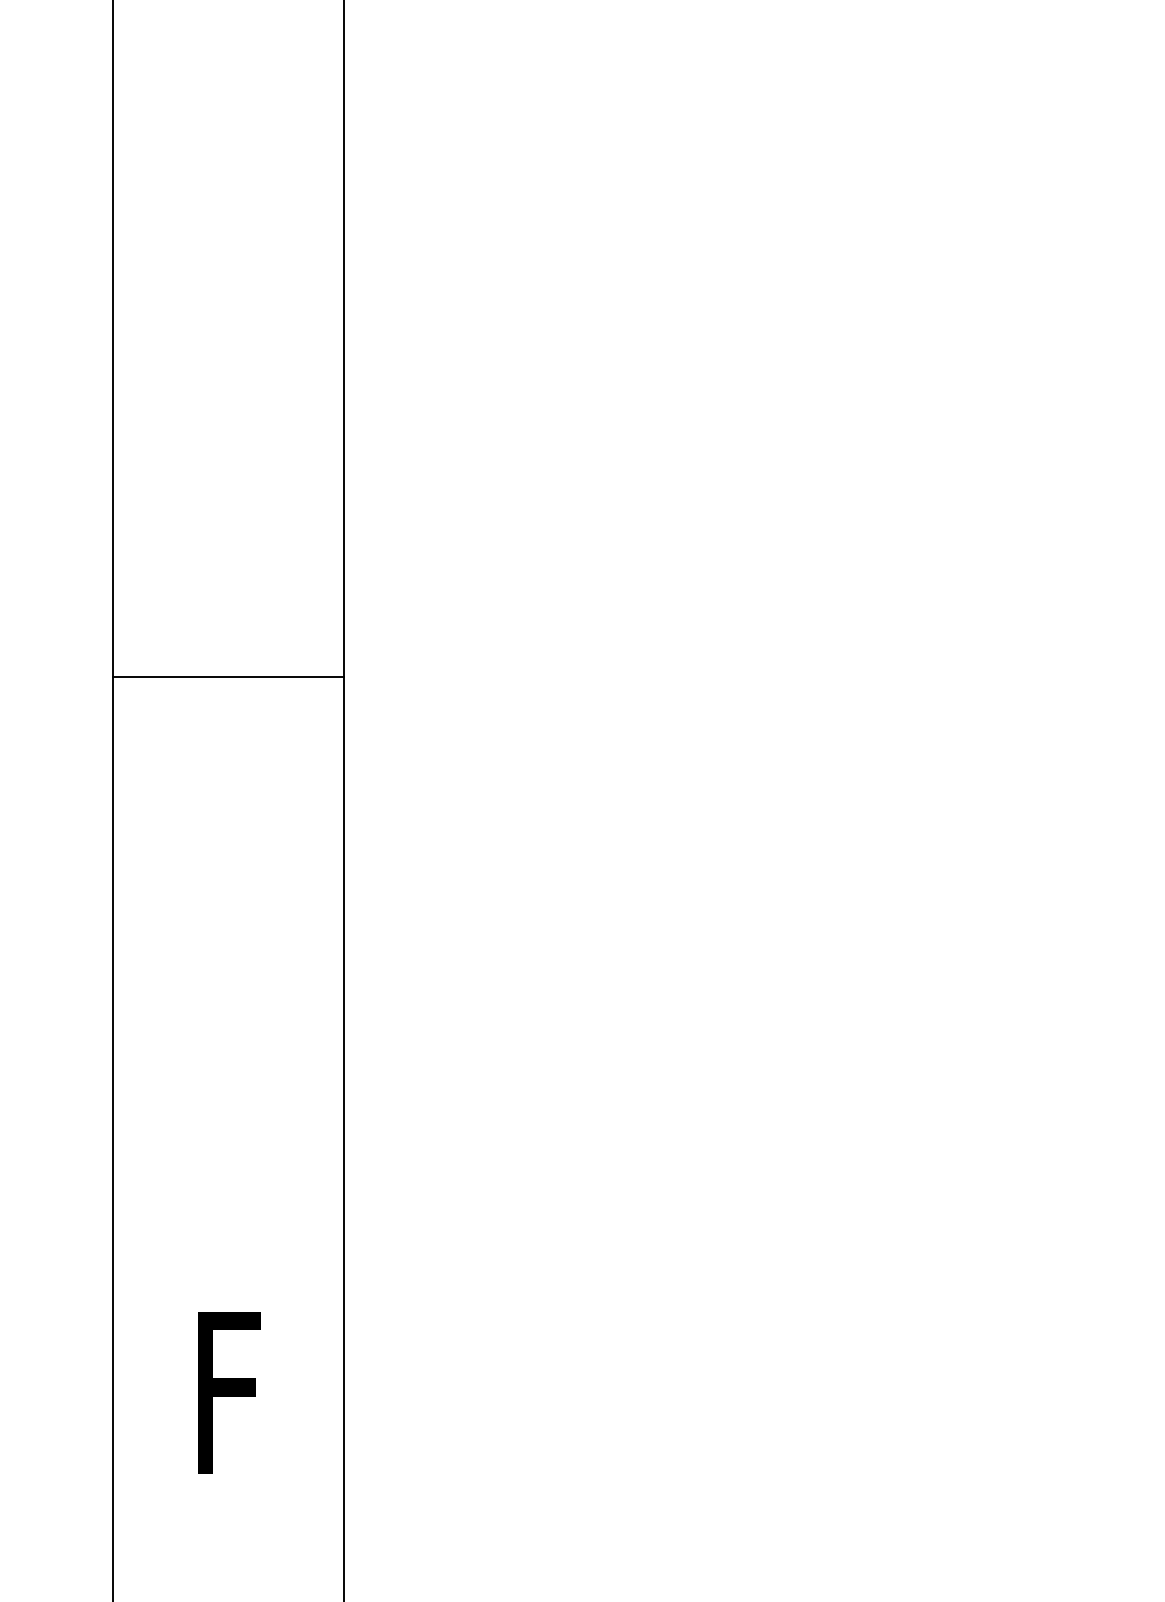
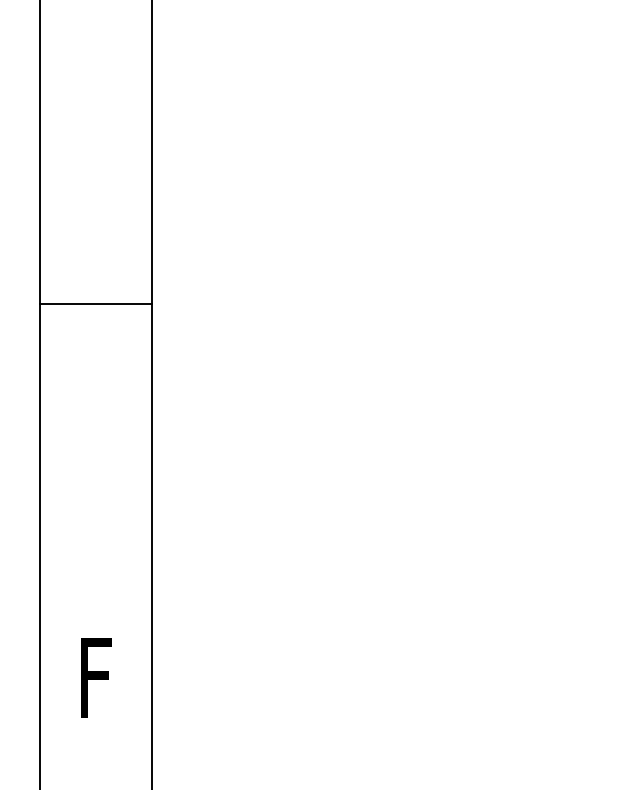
line: (227, 676) -> (95, 303), moved

